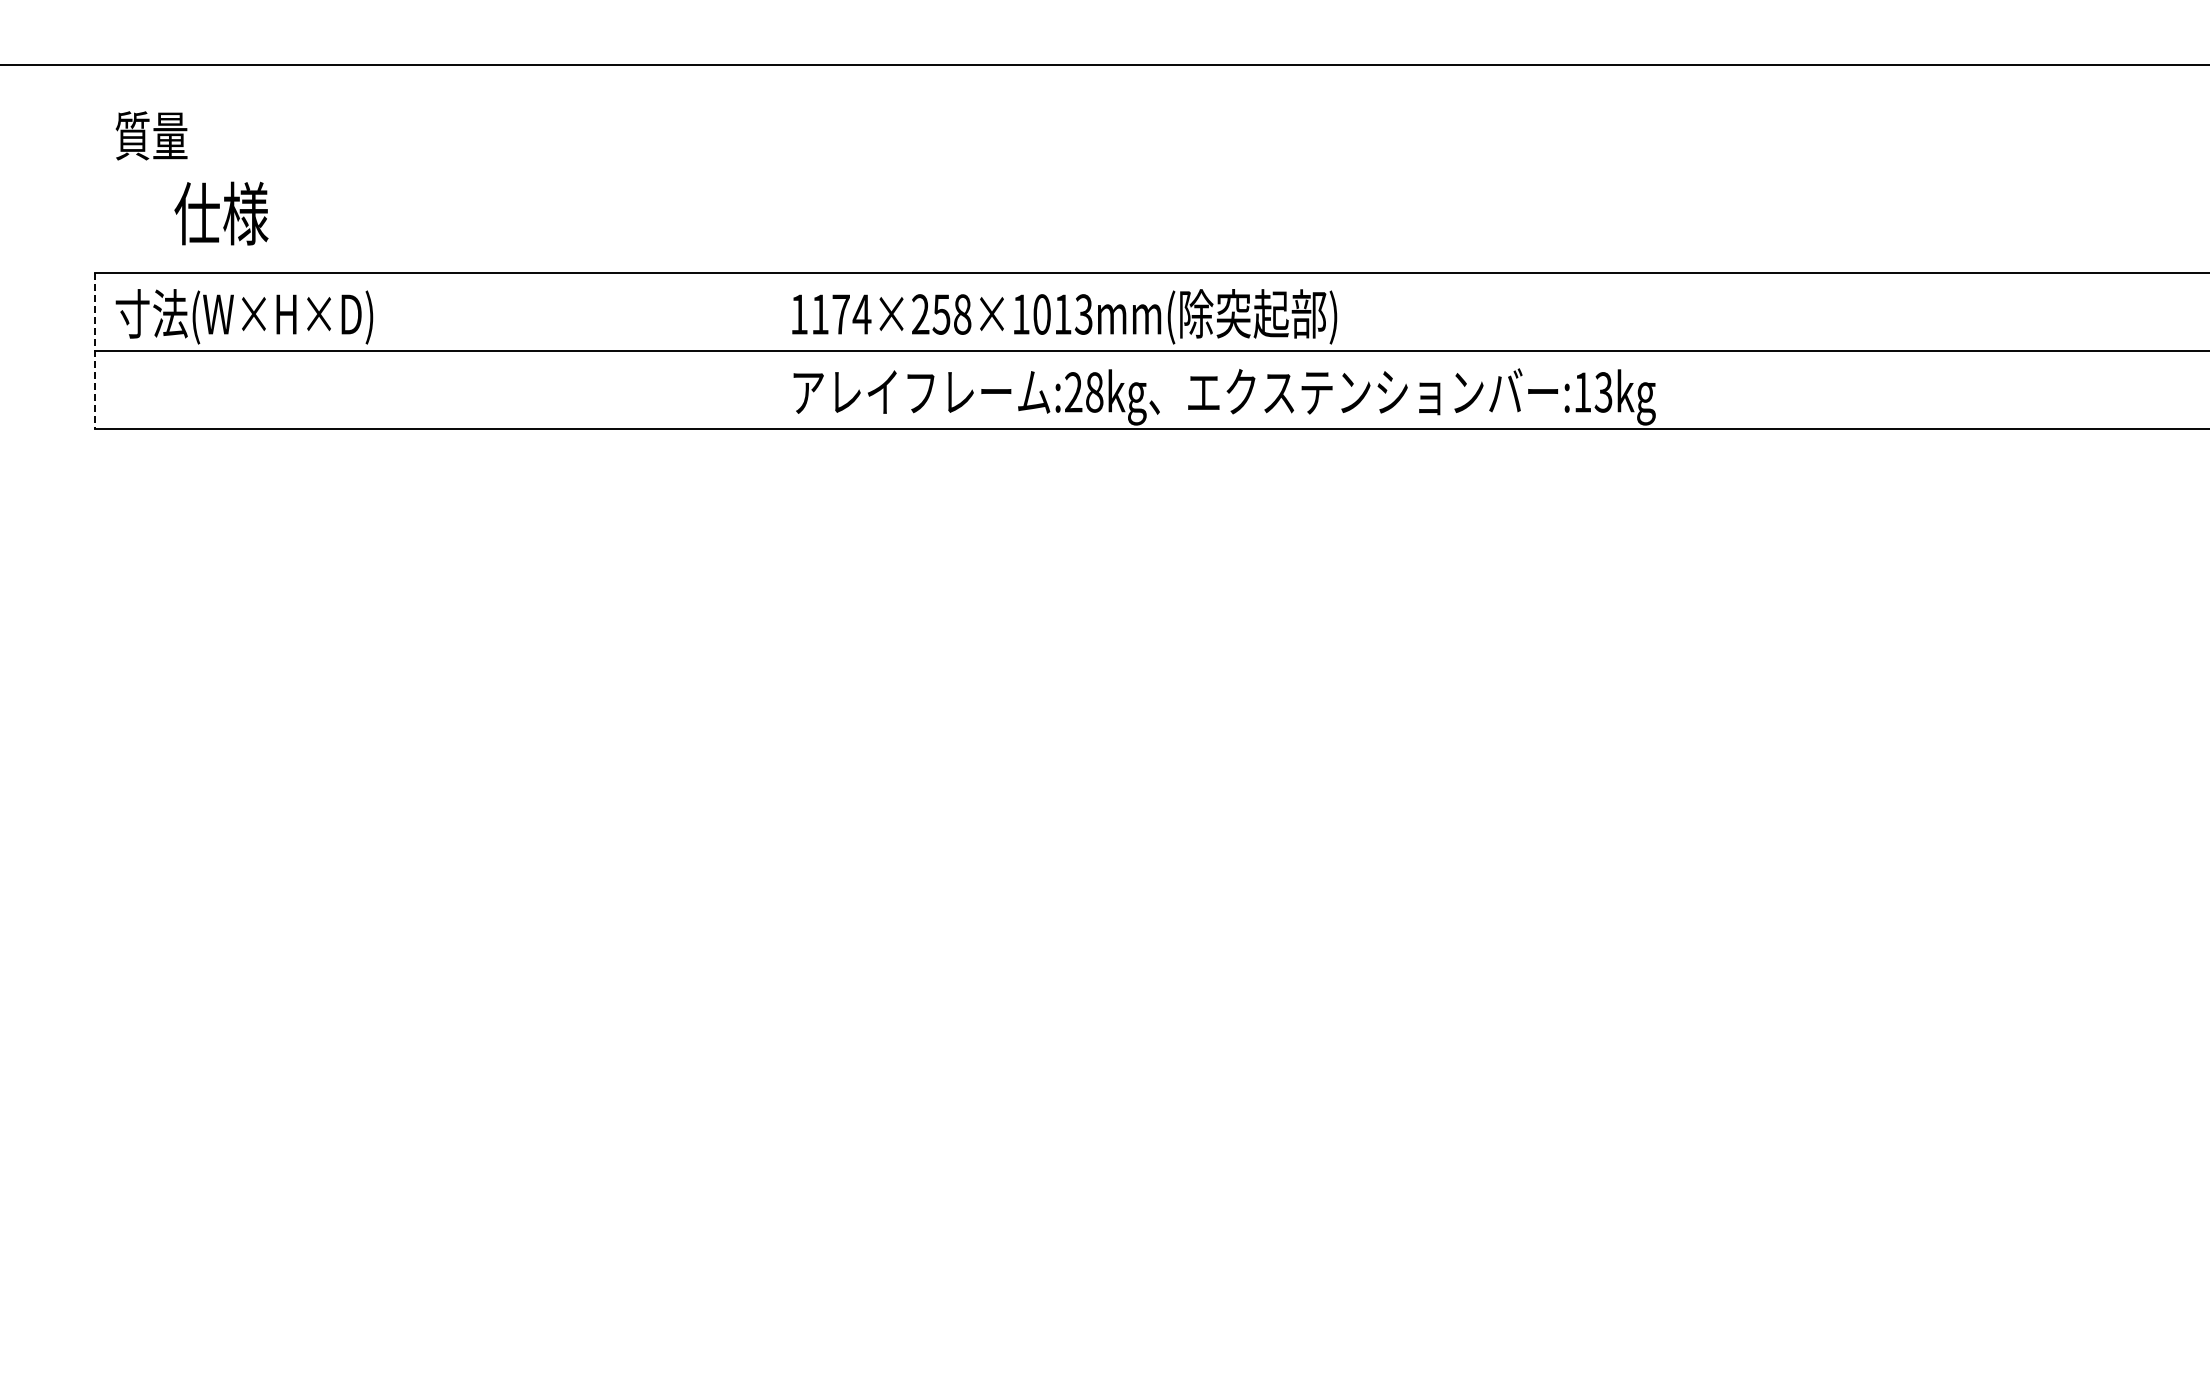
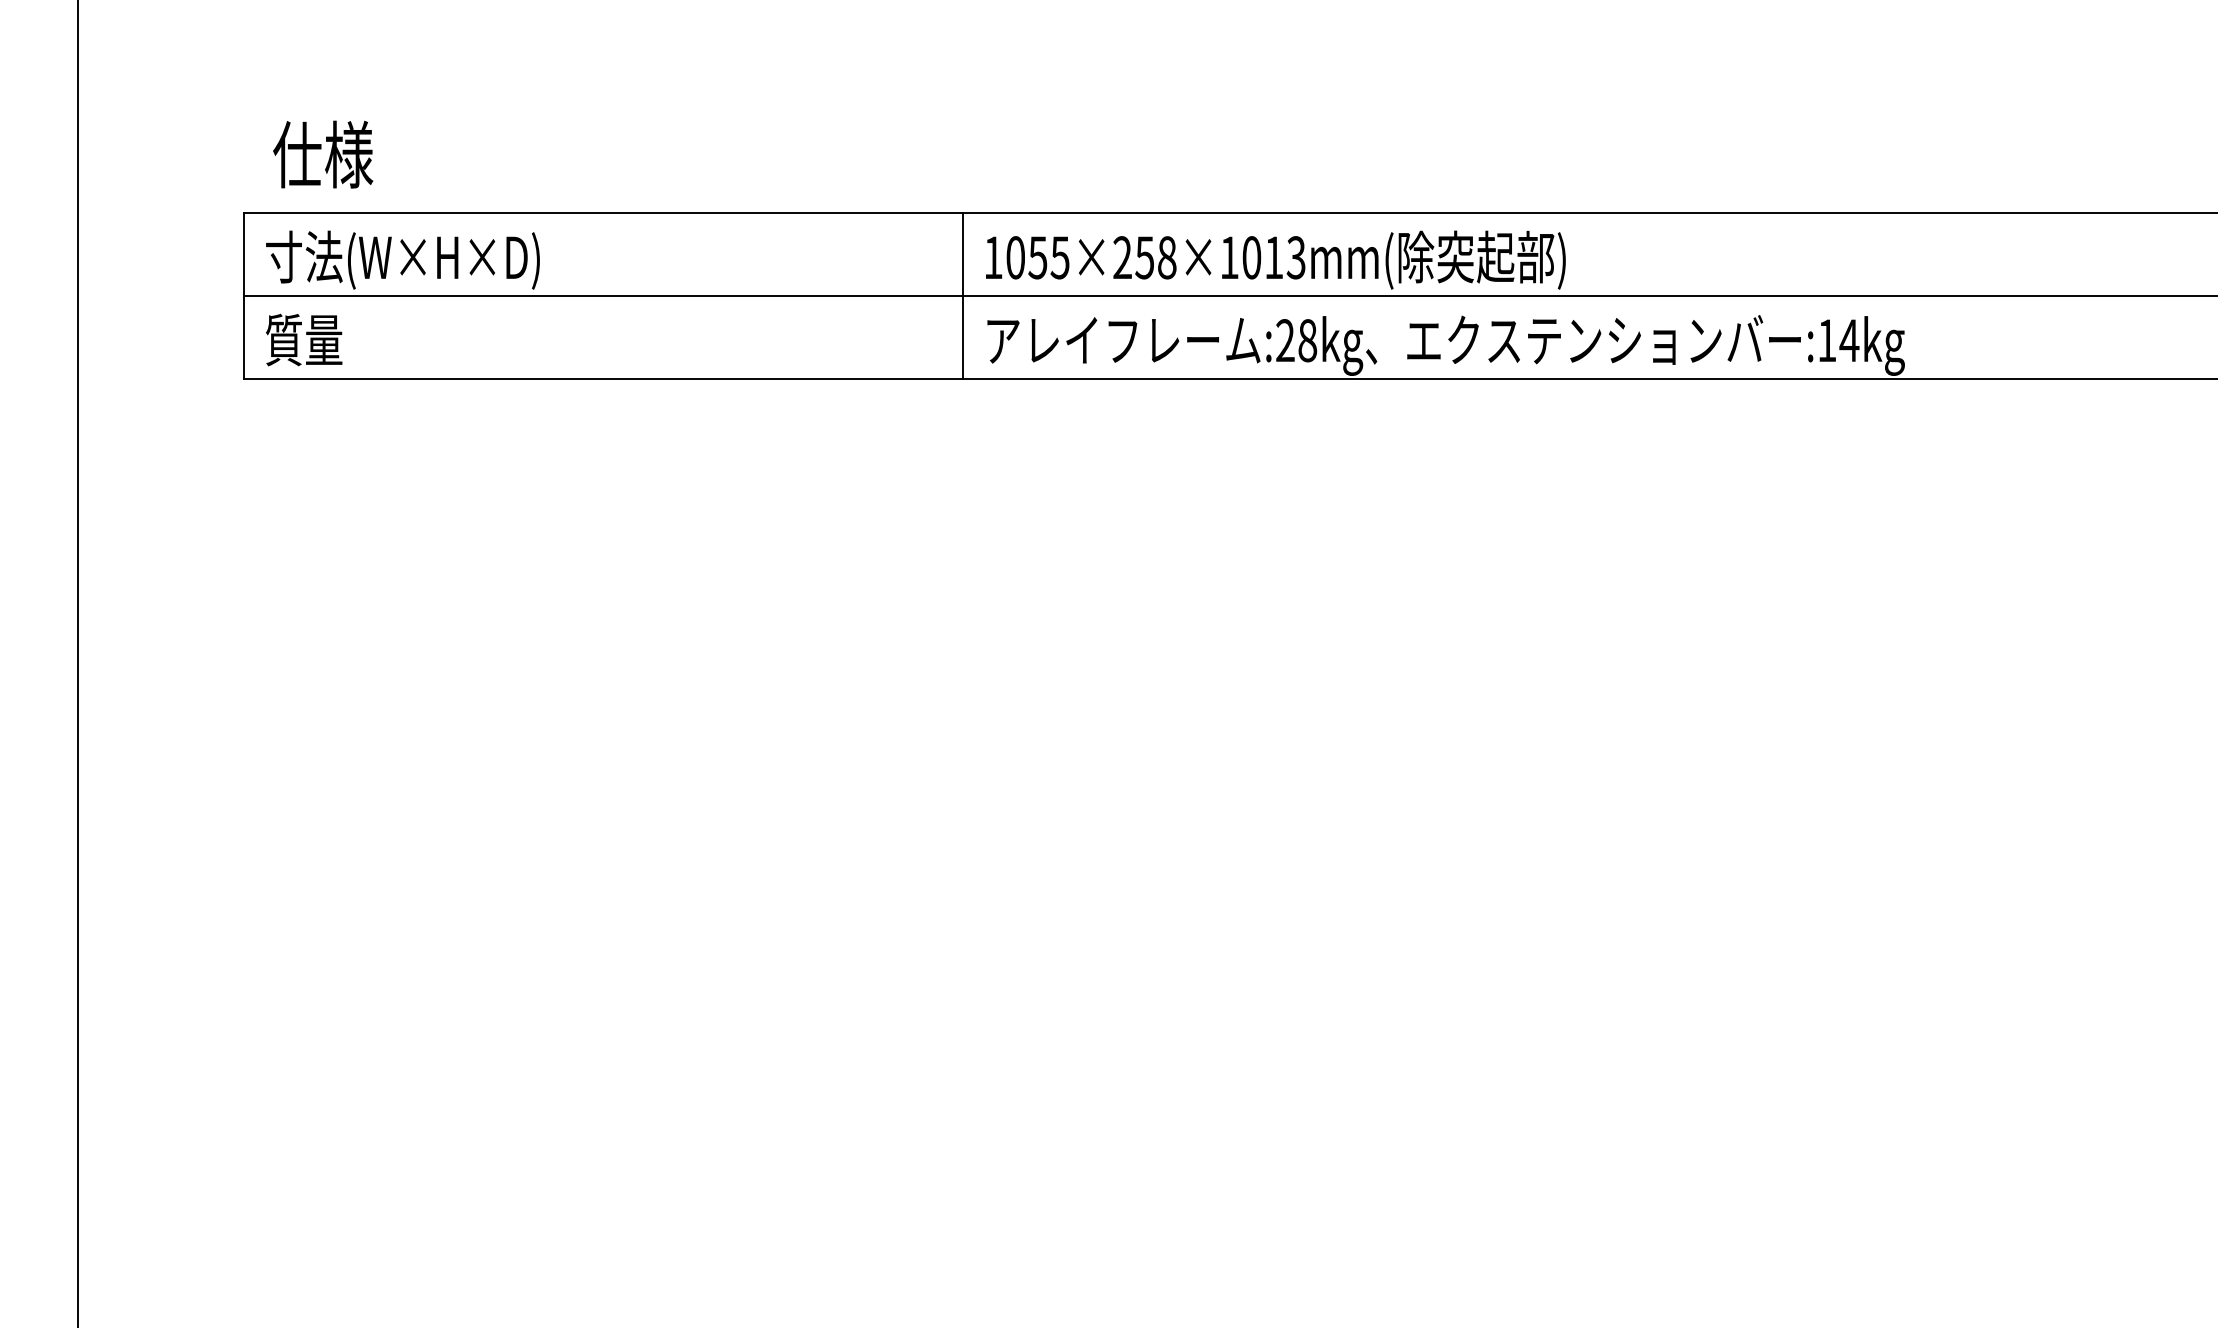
text: (151, 135) -> (304, 339), moved
text: (221, 213) -> (323, 154), moved
text: (841, 314) -> (1038, 257), 1174×258×1013mm( -> 1055×258×1013mm(
line: (95, 350) -> (244, 296), dashed -> solid
line: (770, 350) -> (962, 296), added
text: (1603, 392) -> (1849, 340), :13kg -> :14kg

